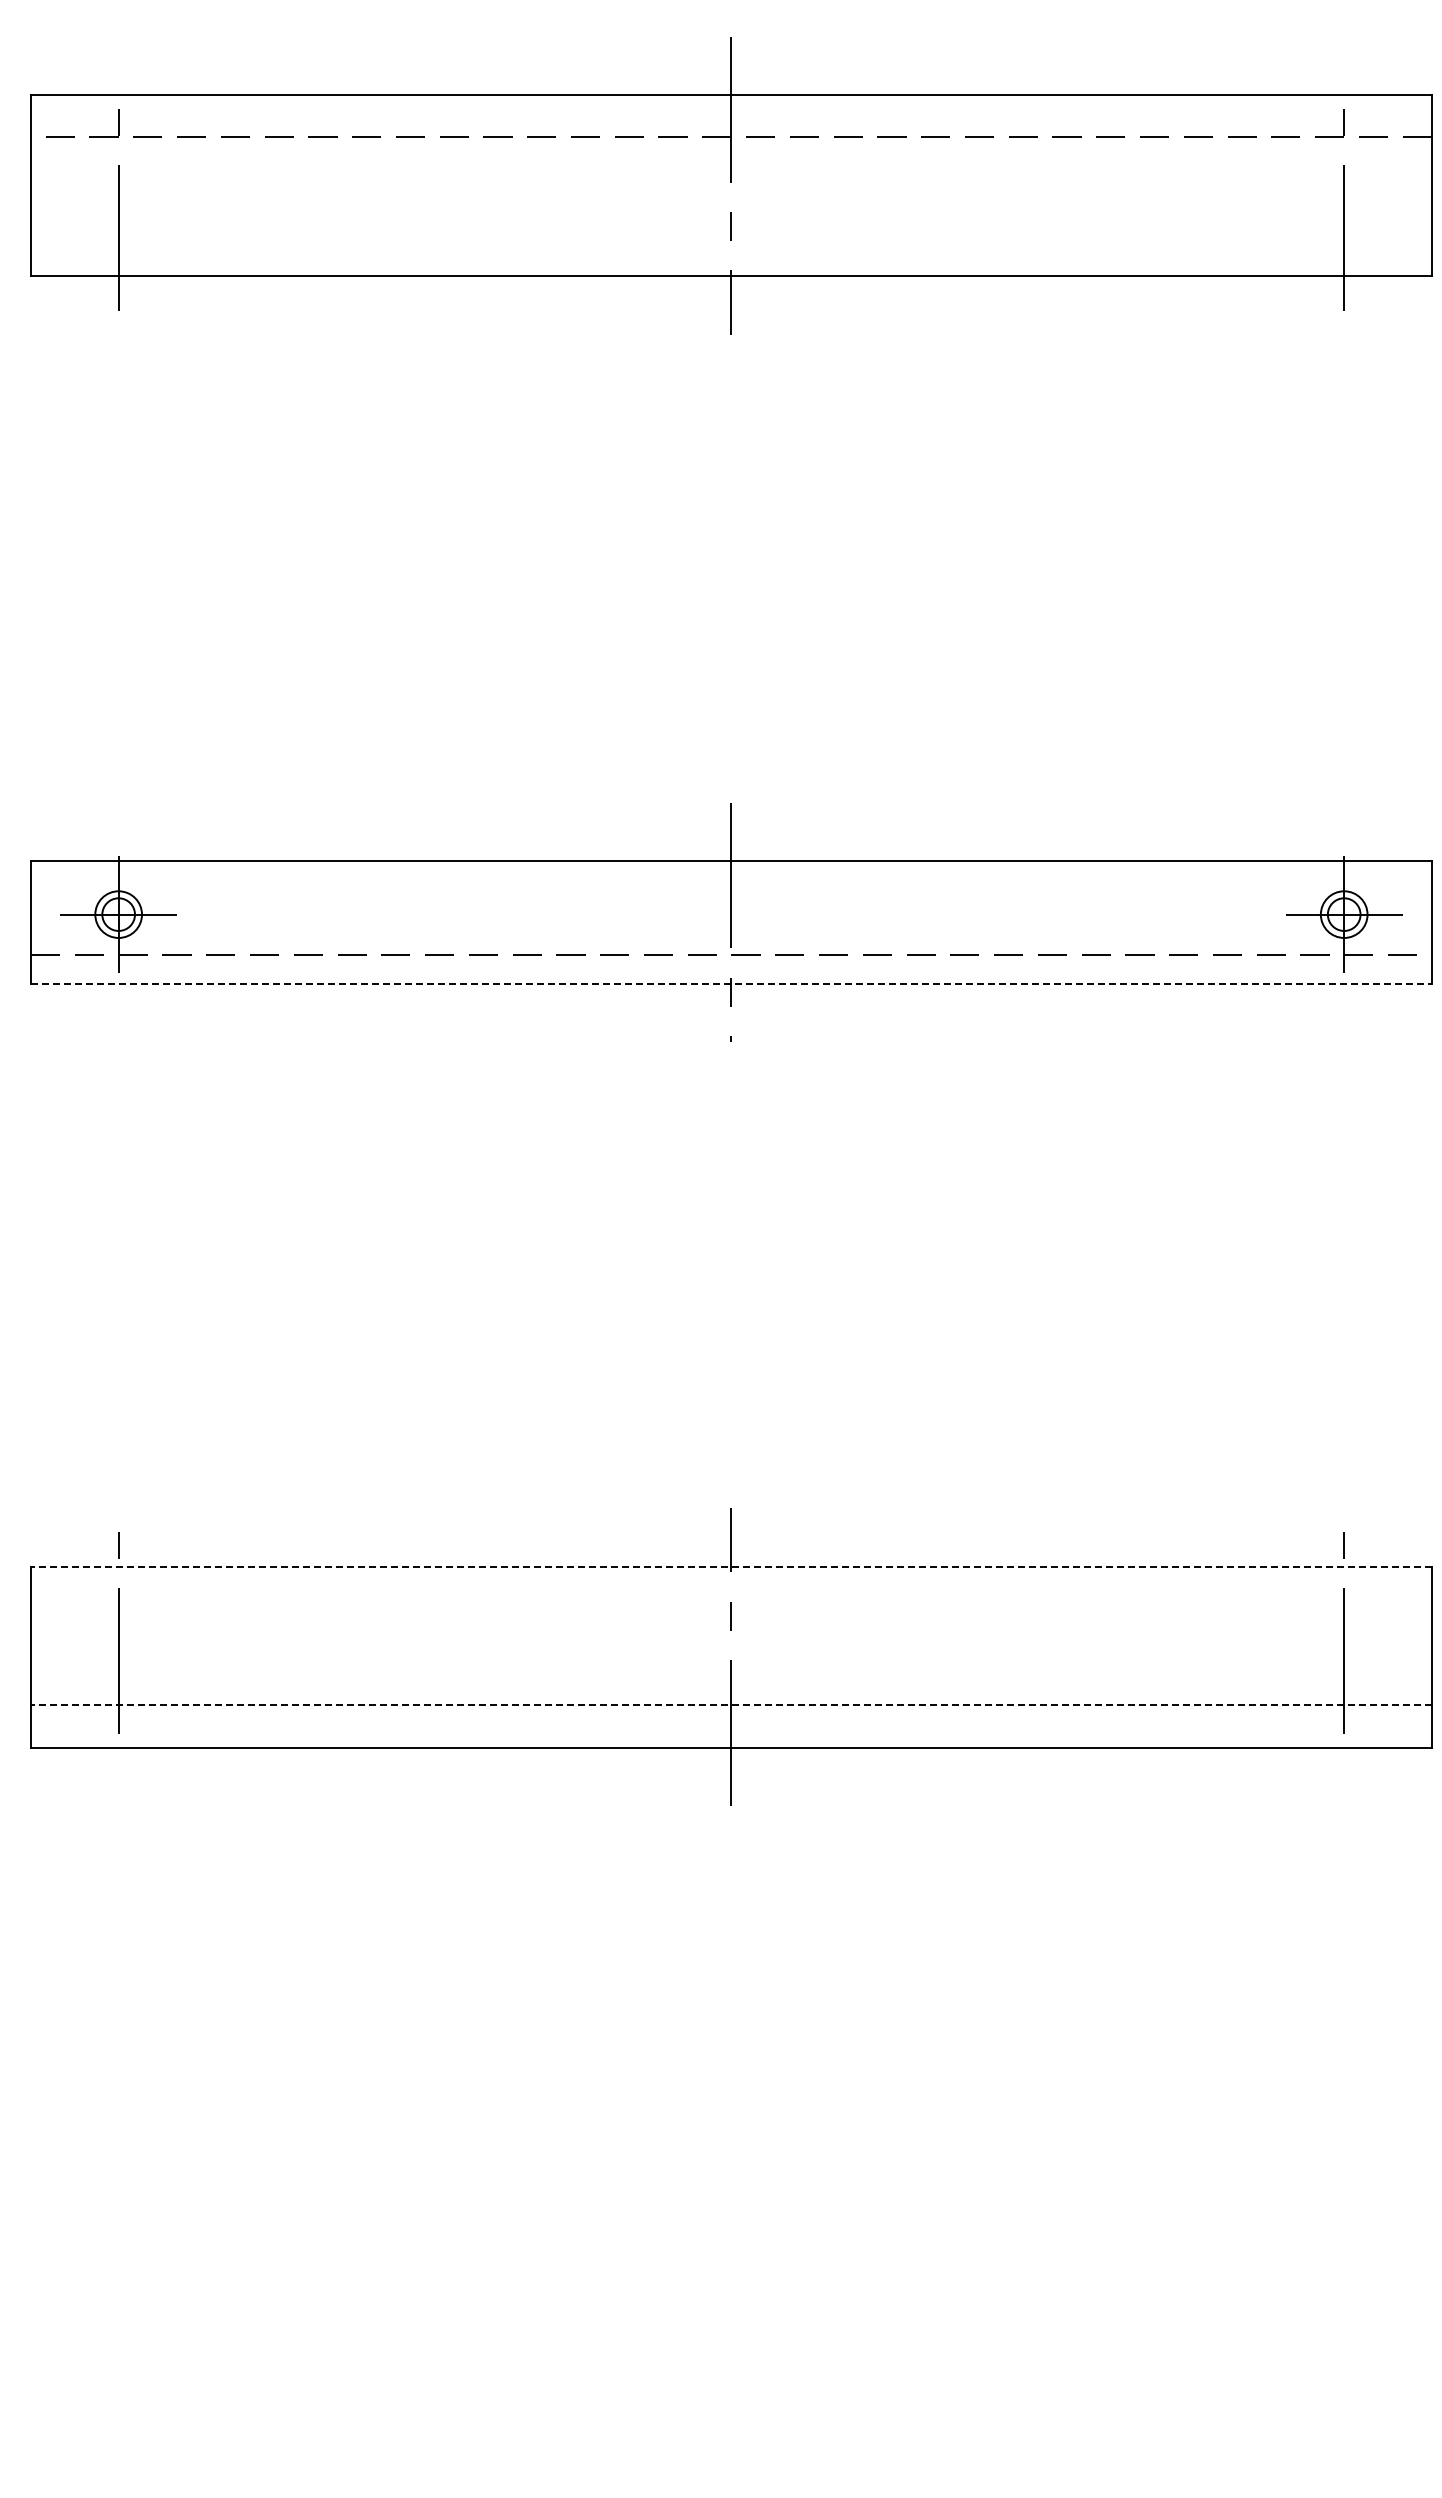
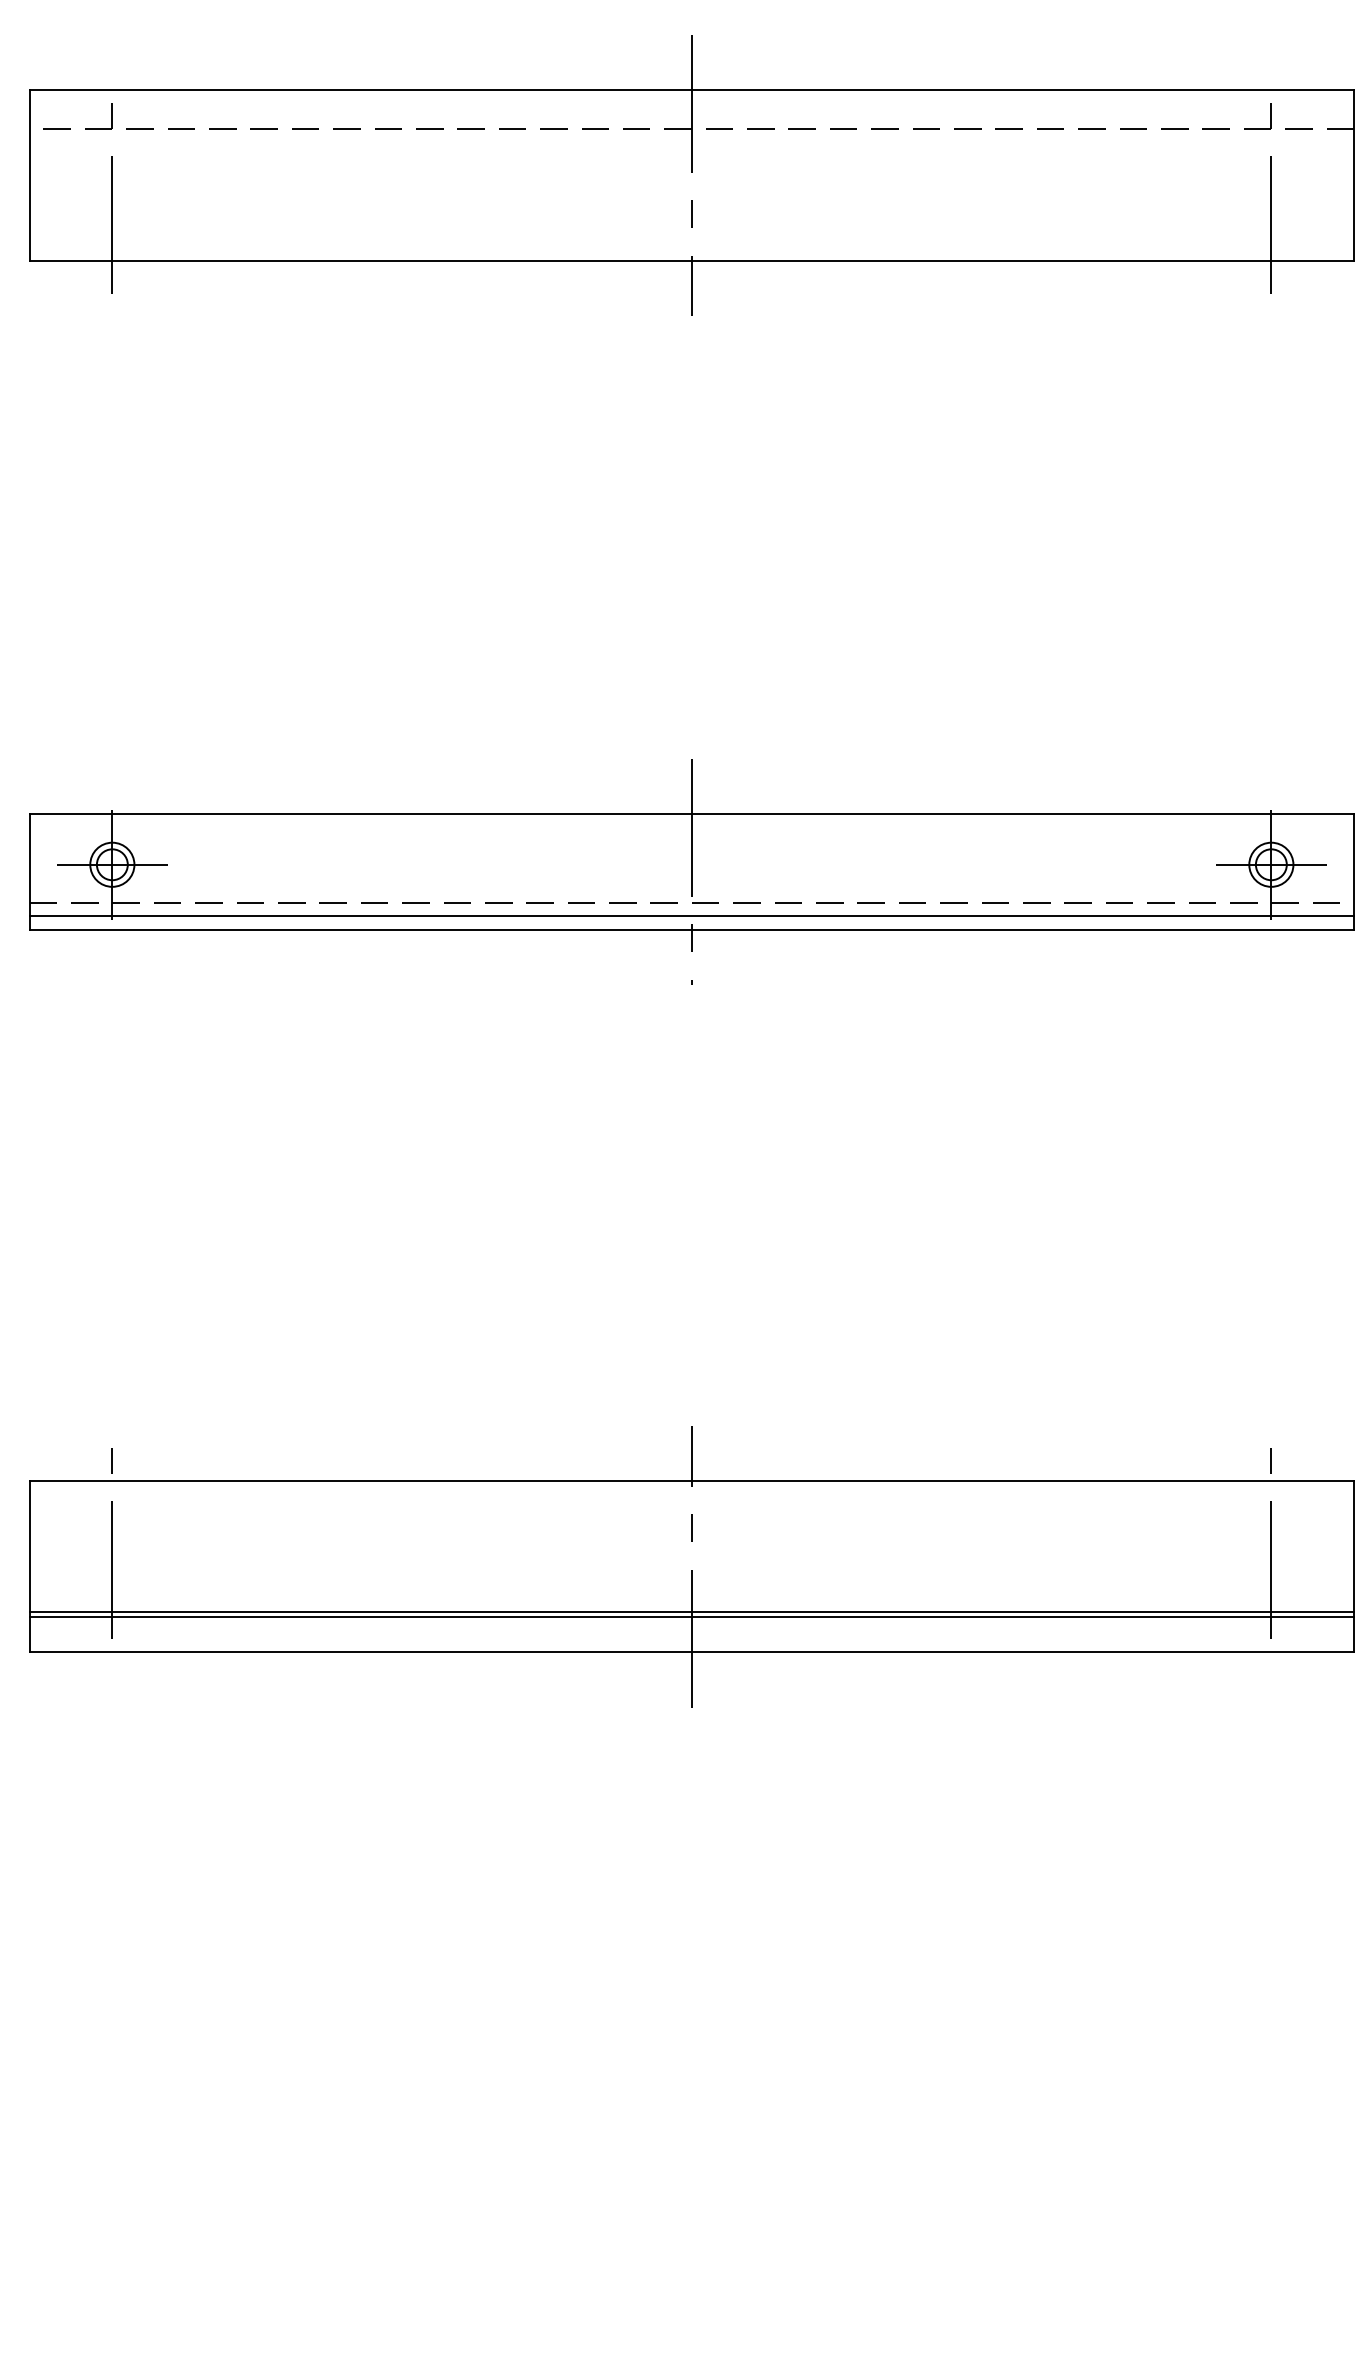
line: (731, 968) -> (691, 915), added
line: (731, 983) -> (691, 929), dashed -> solid
line: (730, 1566) -> (690, 1481), dashed -> solid
line: (730, 1704) -> (690, 1611), dashed -> solid
line: (731, 1709) -> (691, 1616), added

